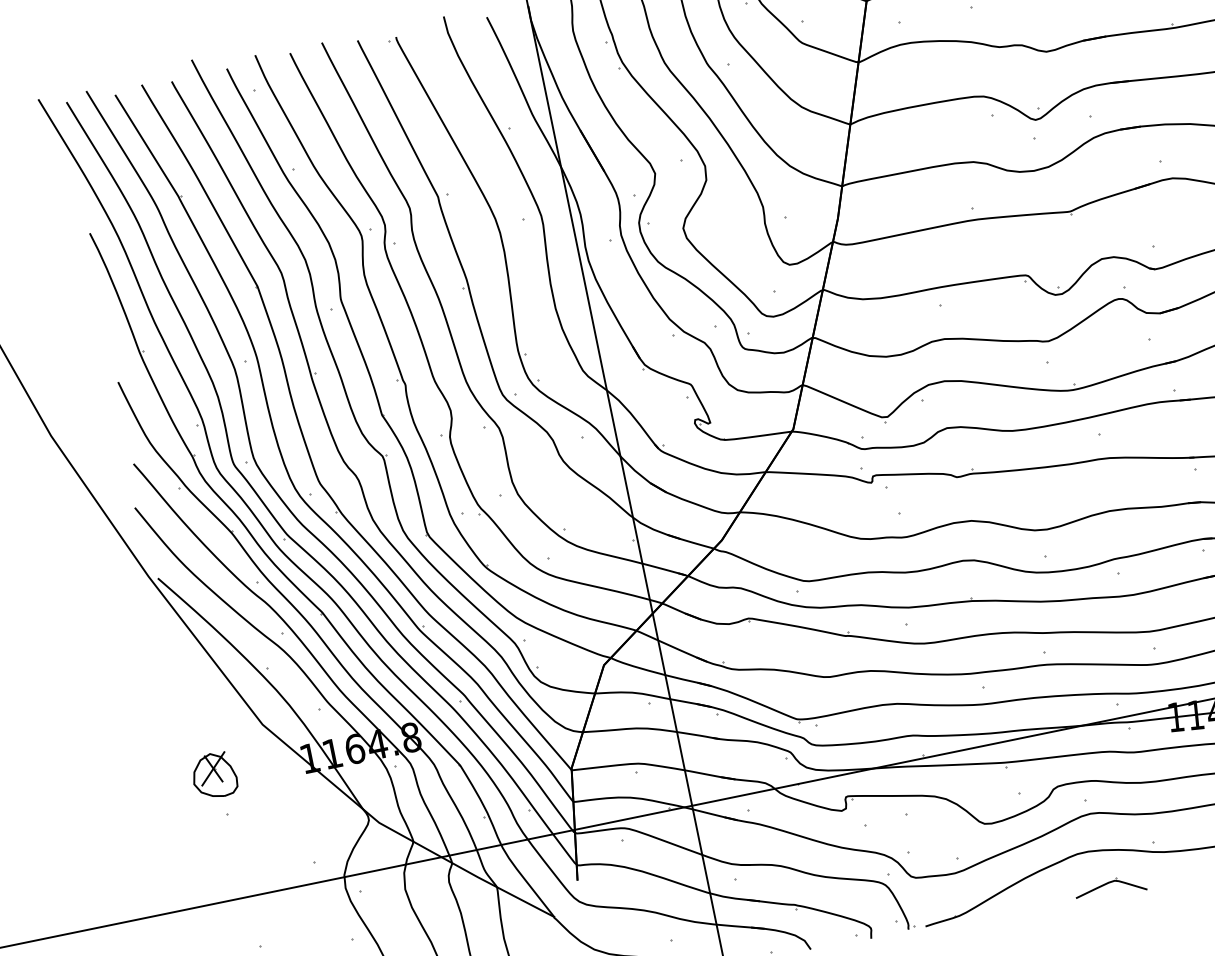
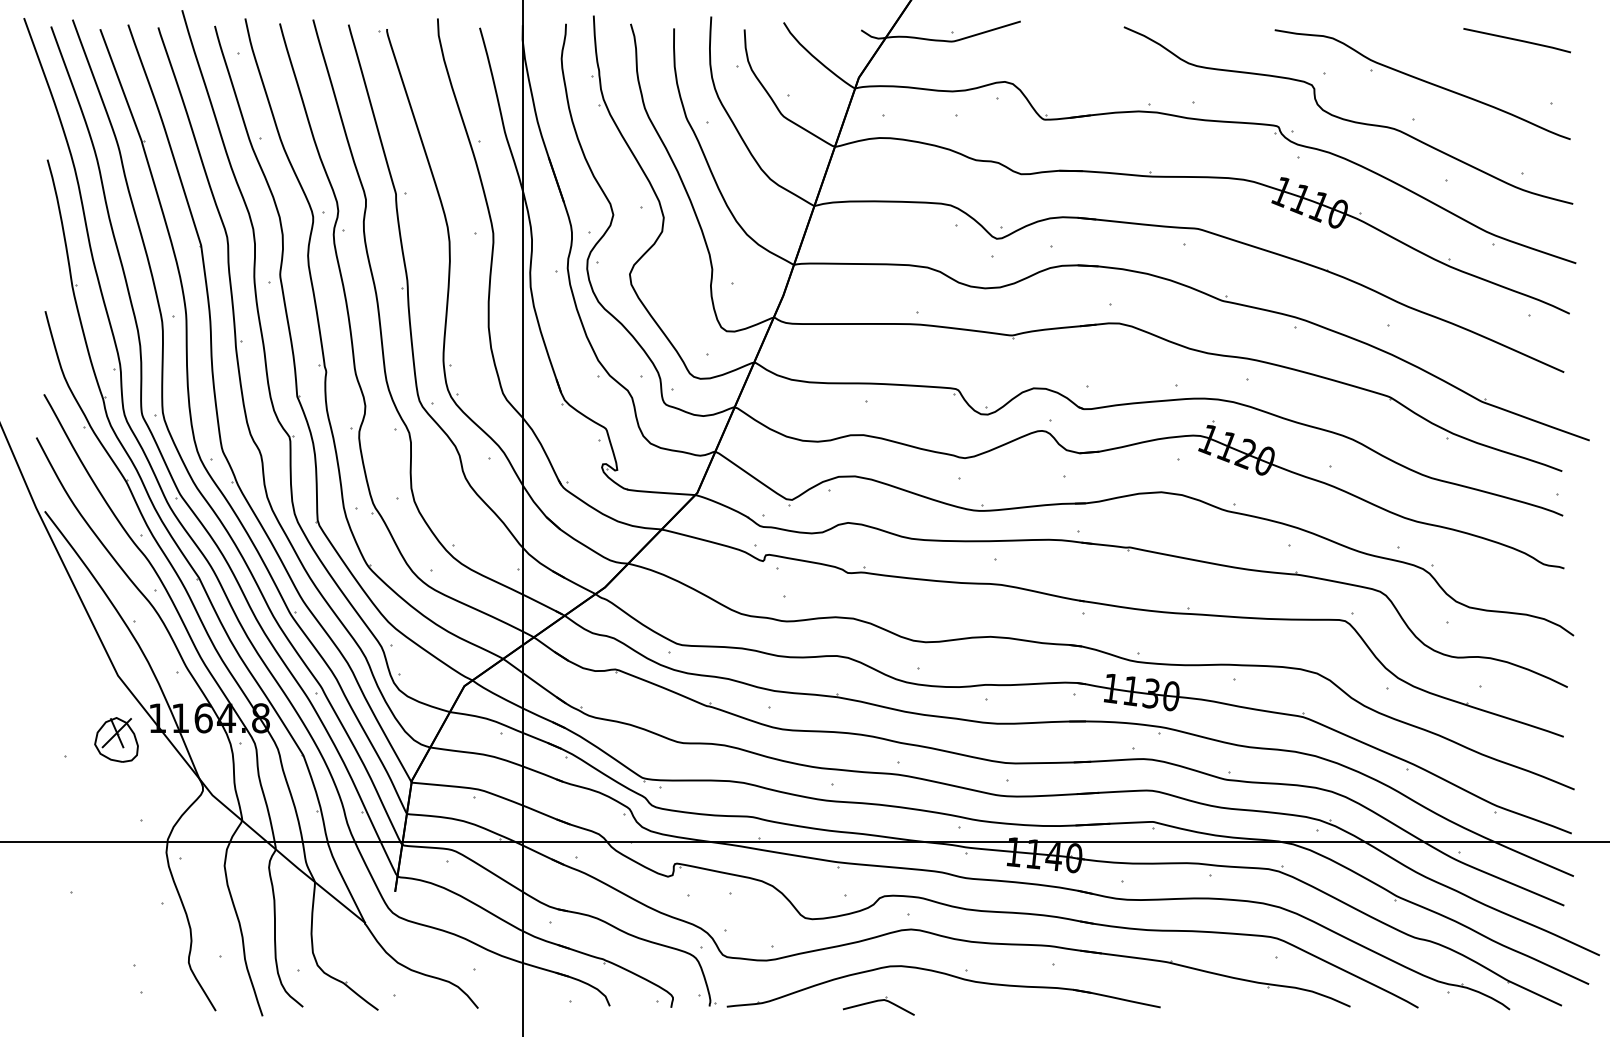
part: (214, 775) -> (116, 739), moved
part: (1110, 887) -> (878, 1005), moved

